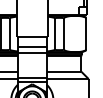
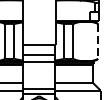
line: (86, 34) -> (98, 42), solid -> dashed

